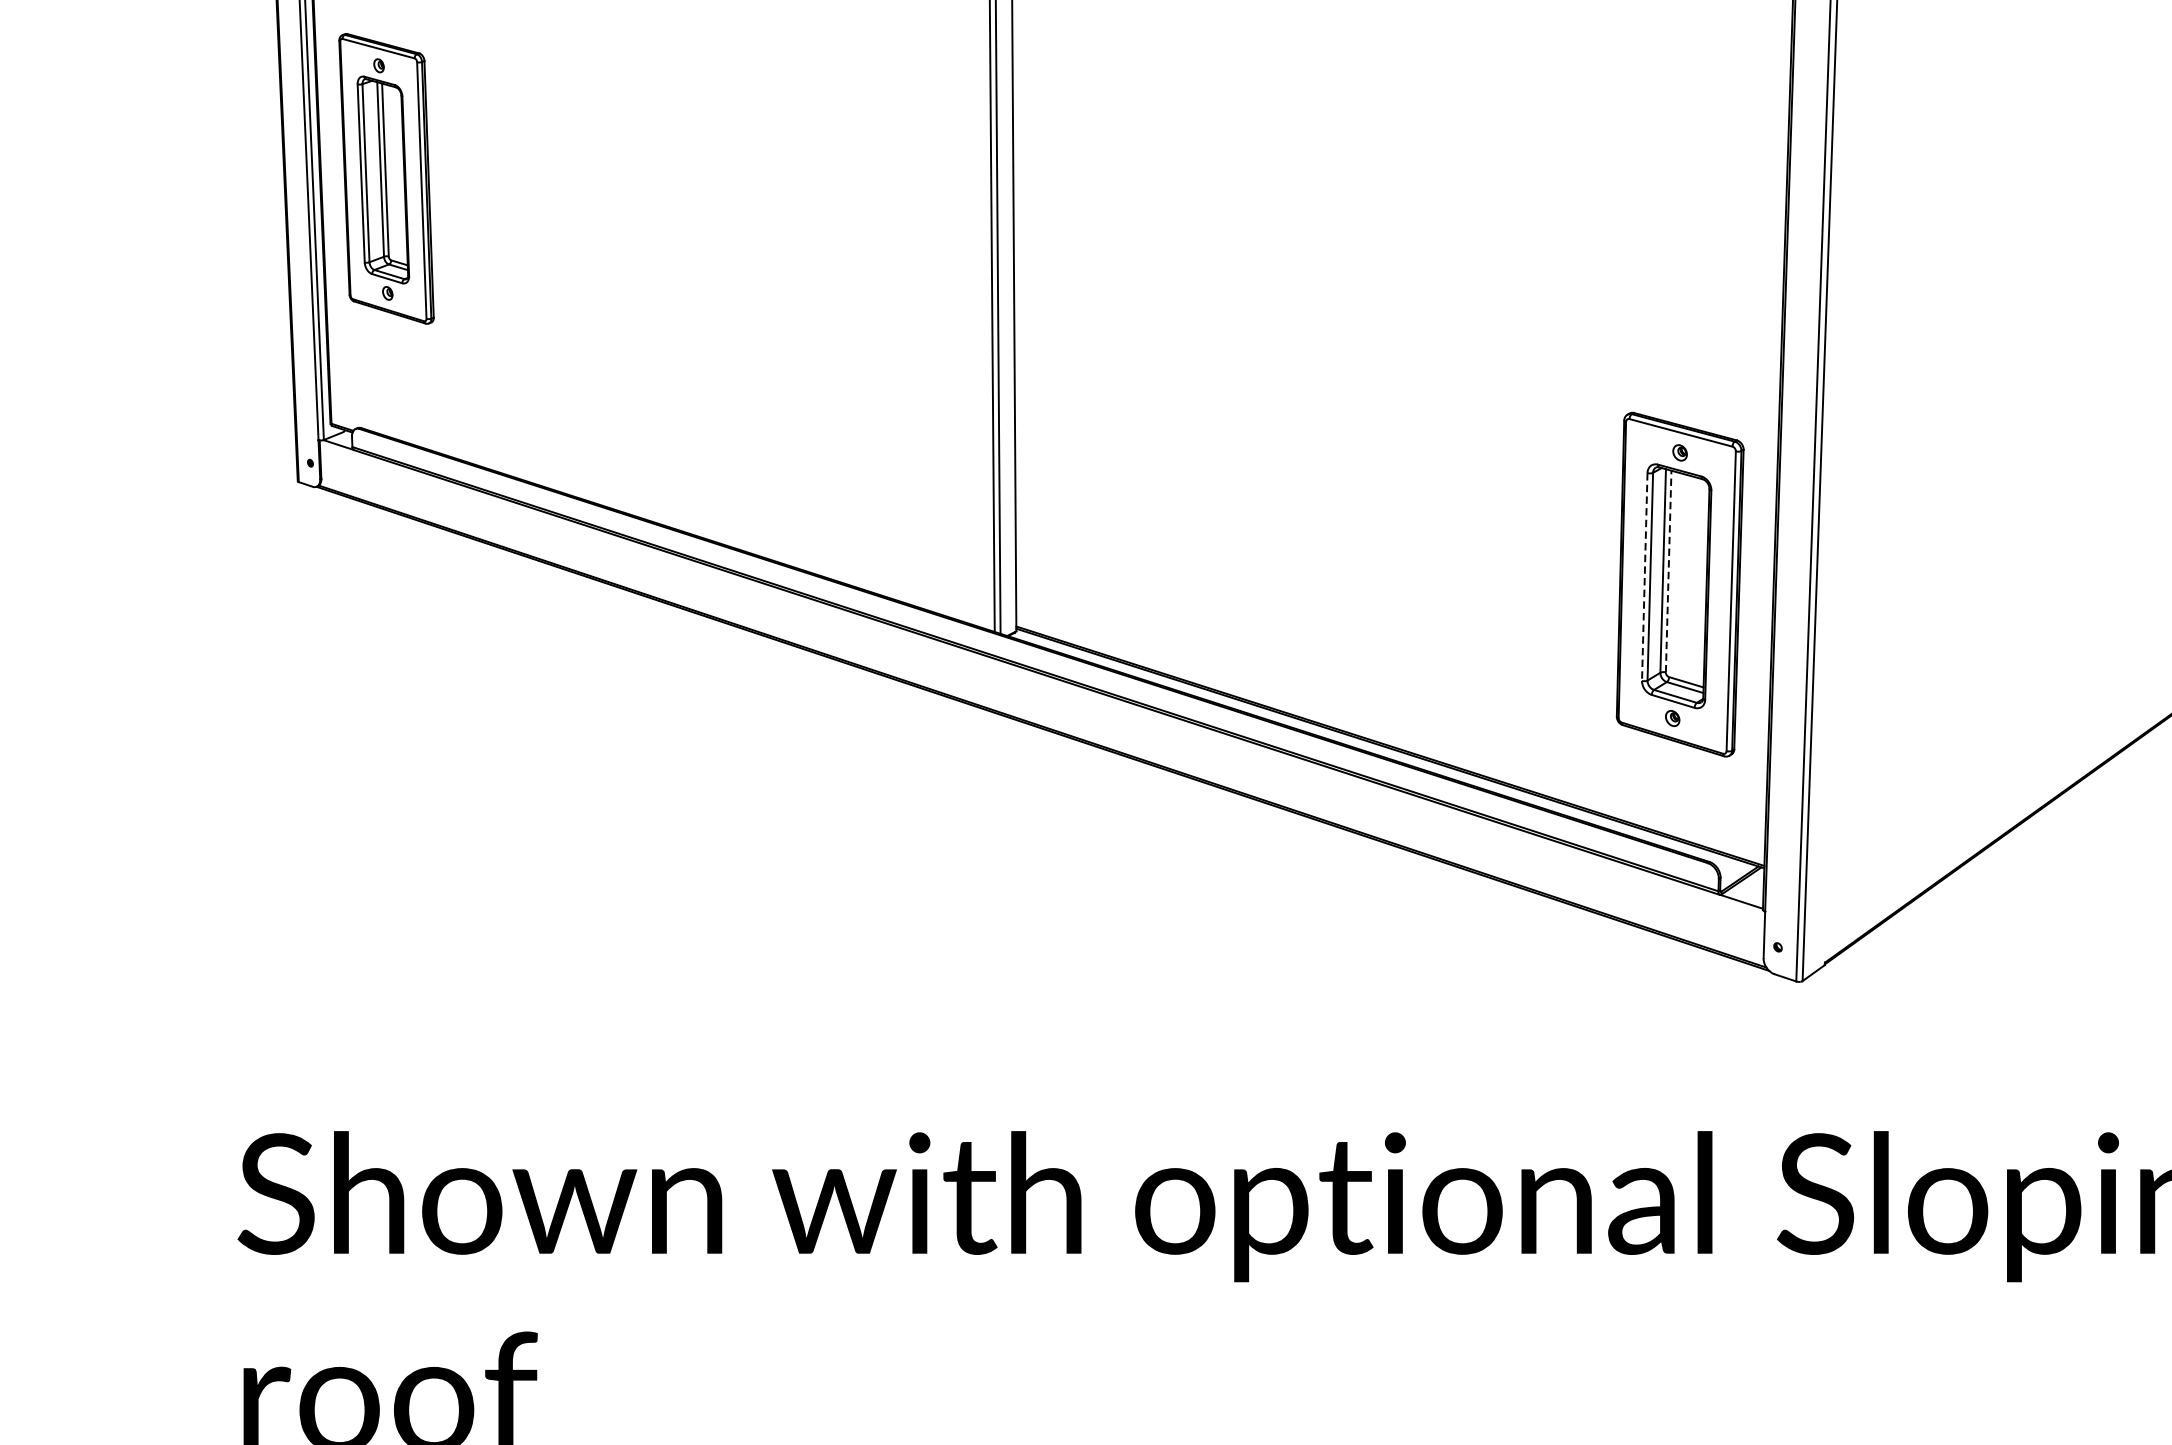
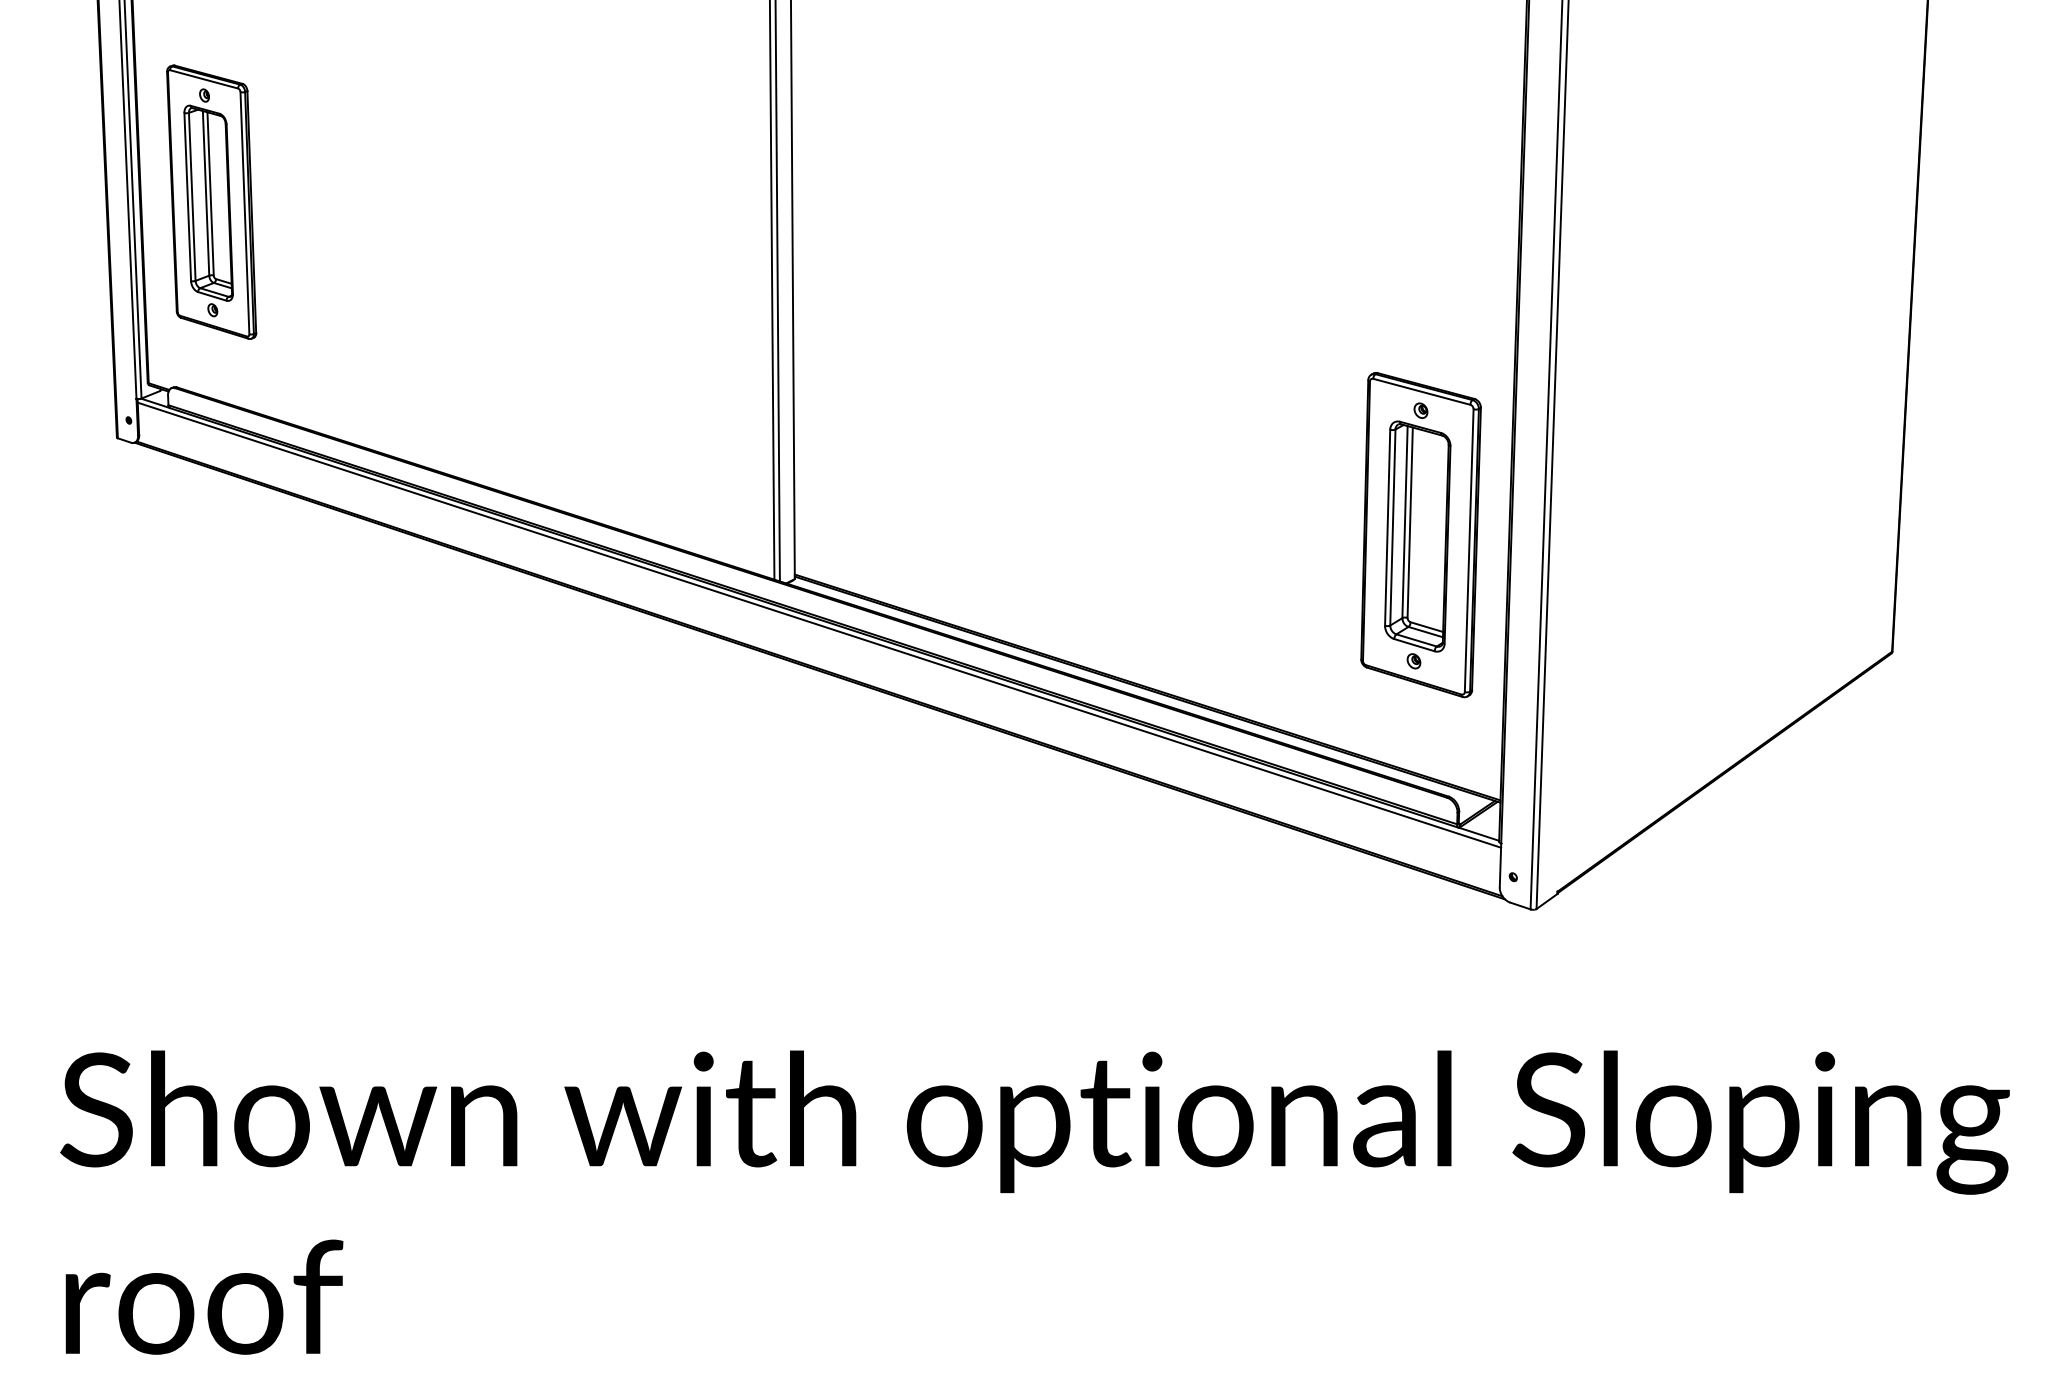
part: (386, 178) -> (211, 201), moved
line: (1668, 571) -> (1410, 522), dashed -> solid
line: (1644, 577) -> (1387, 528), dashed -> solid
line: (1042, 679) -> (819, 624), added

